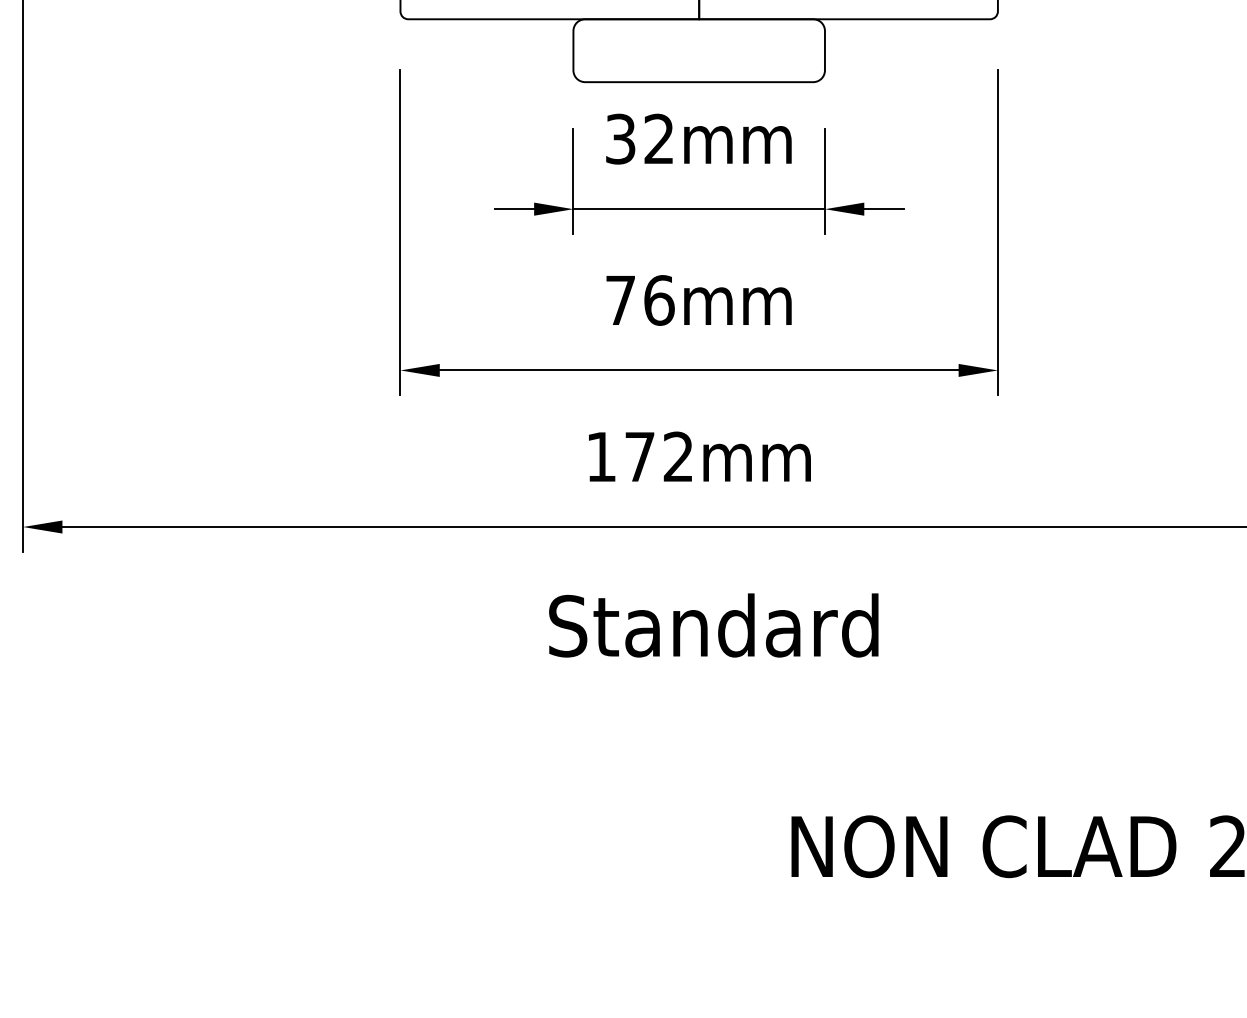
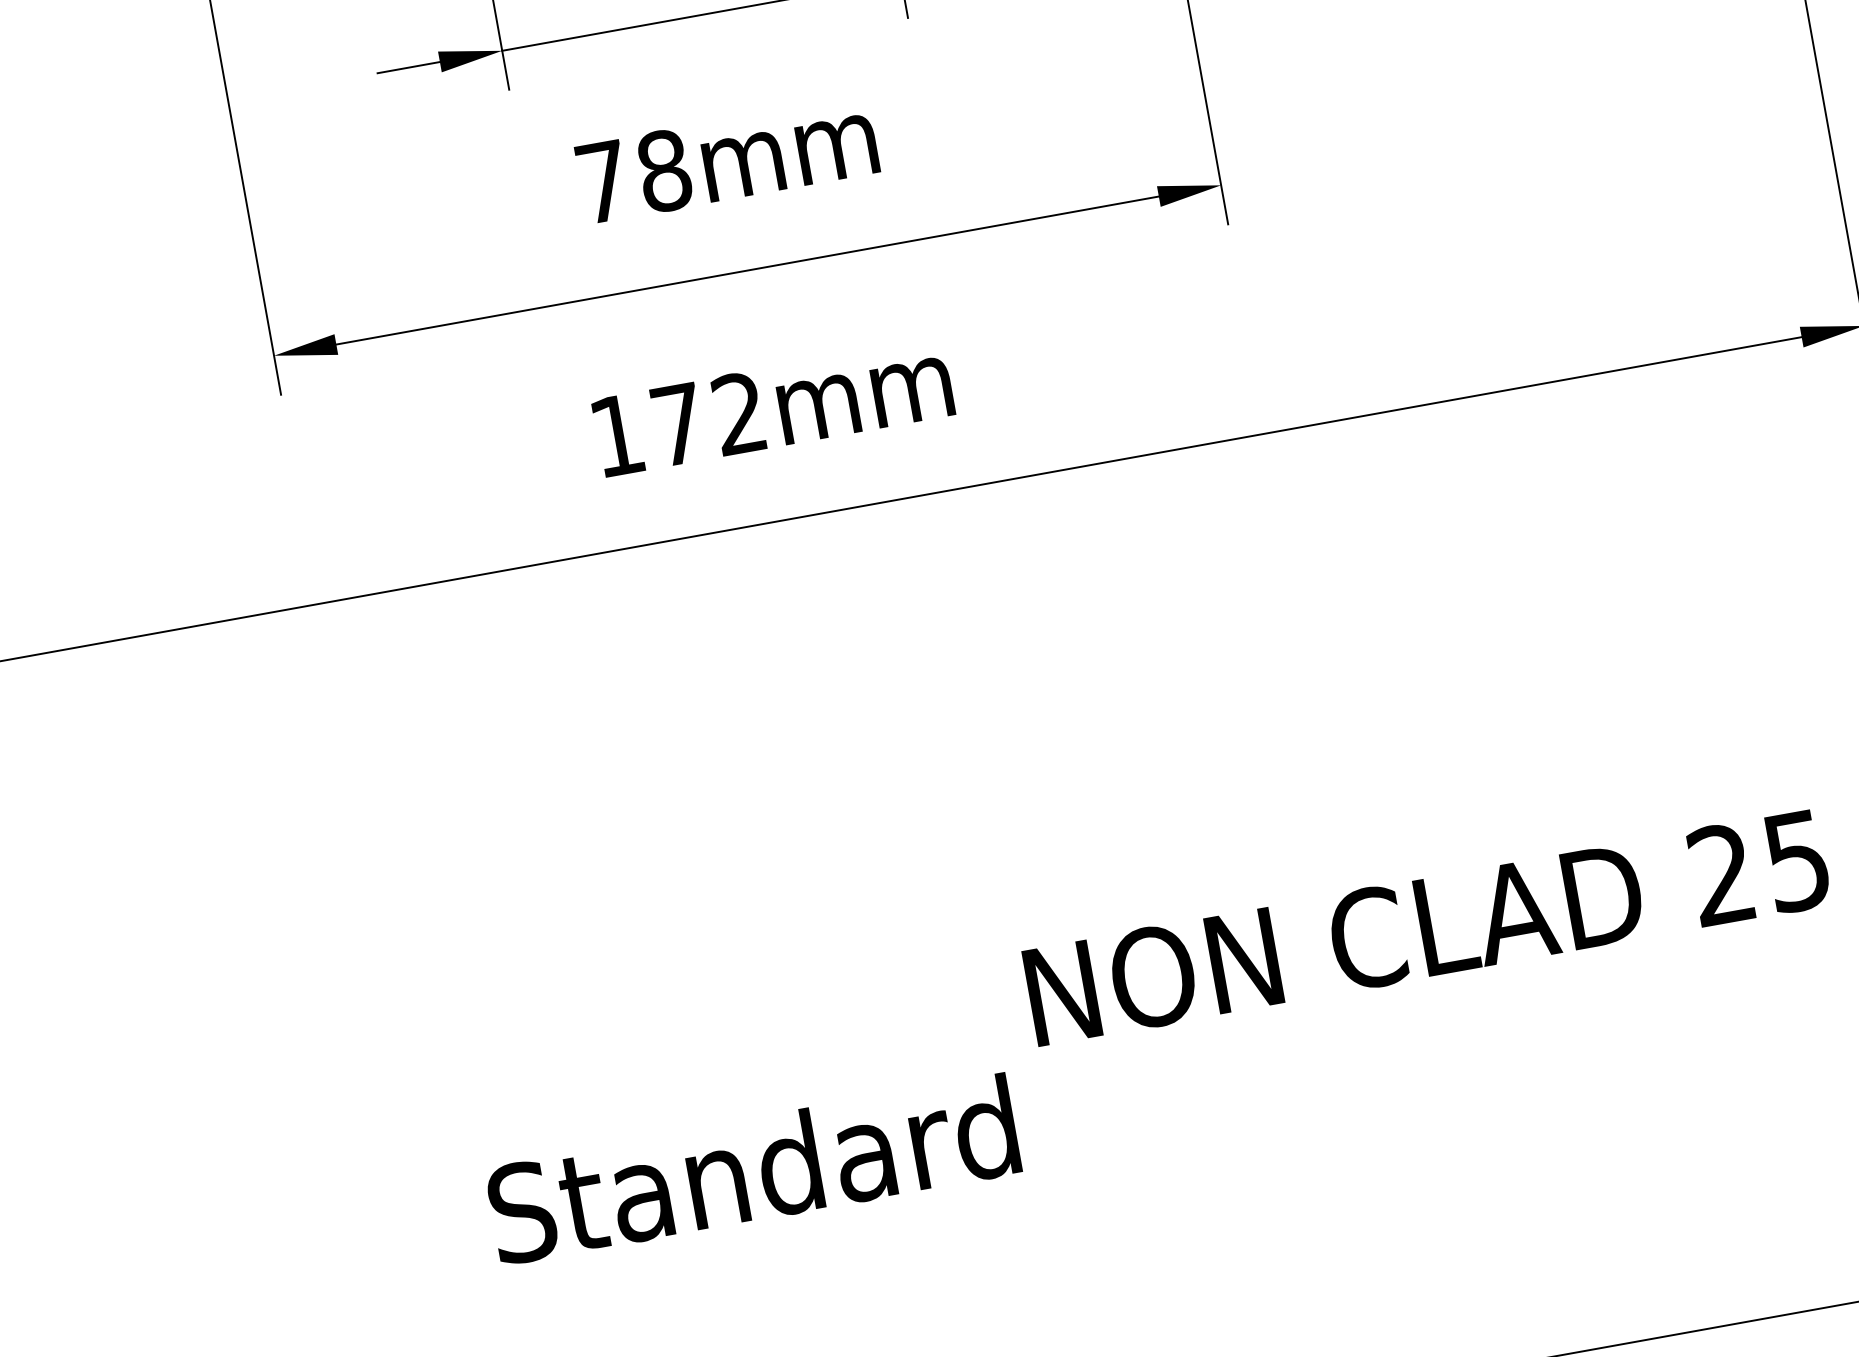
text: (659, 300) -> (664, 170), 76mm -> 78mm
text: (713, 625) -> (752, 1169), moved

